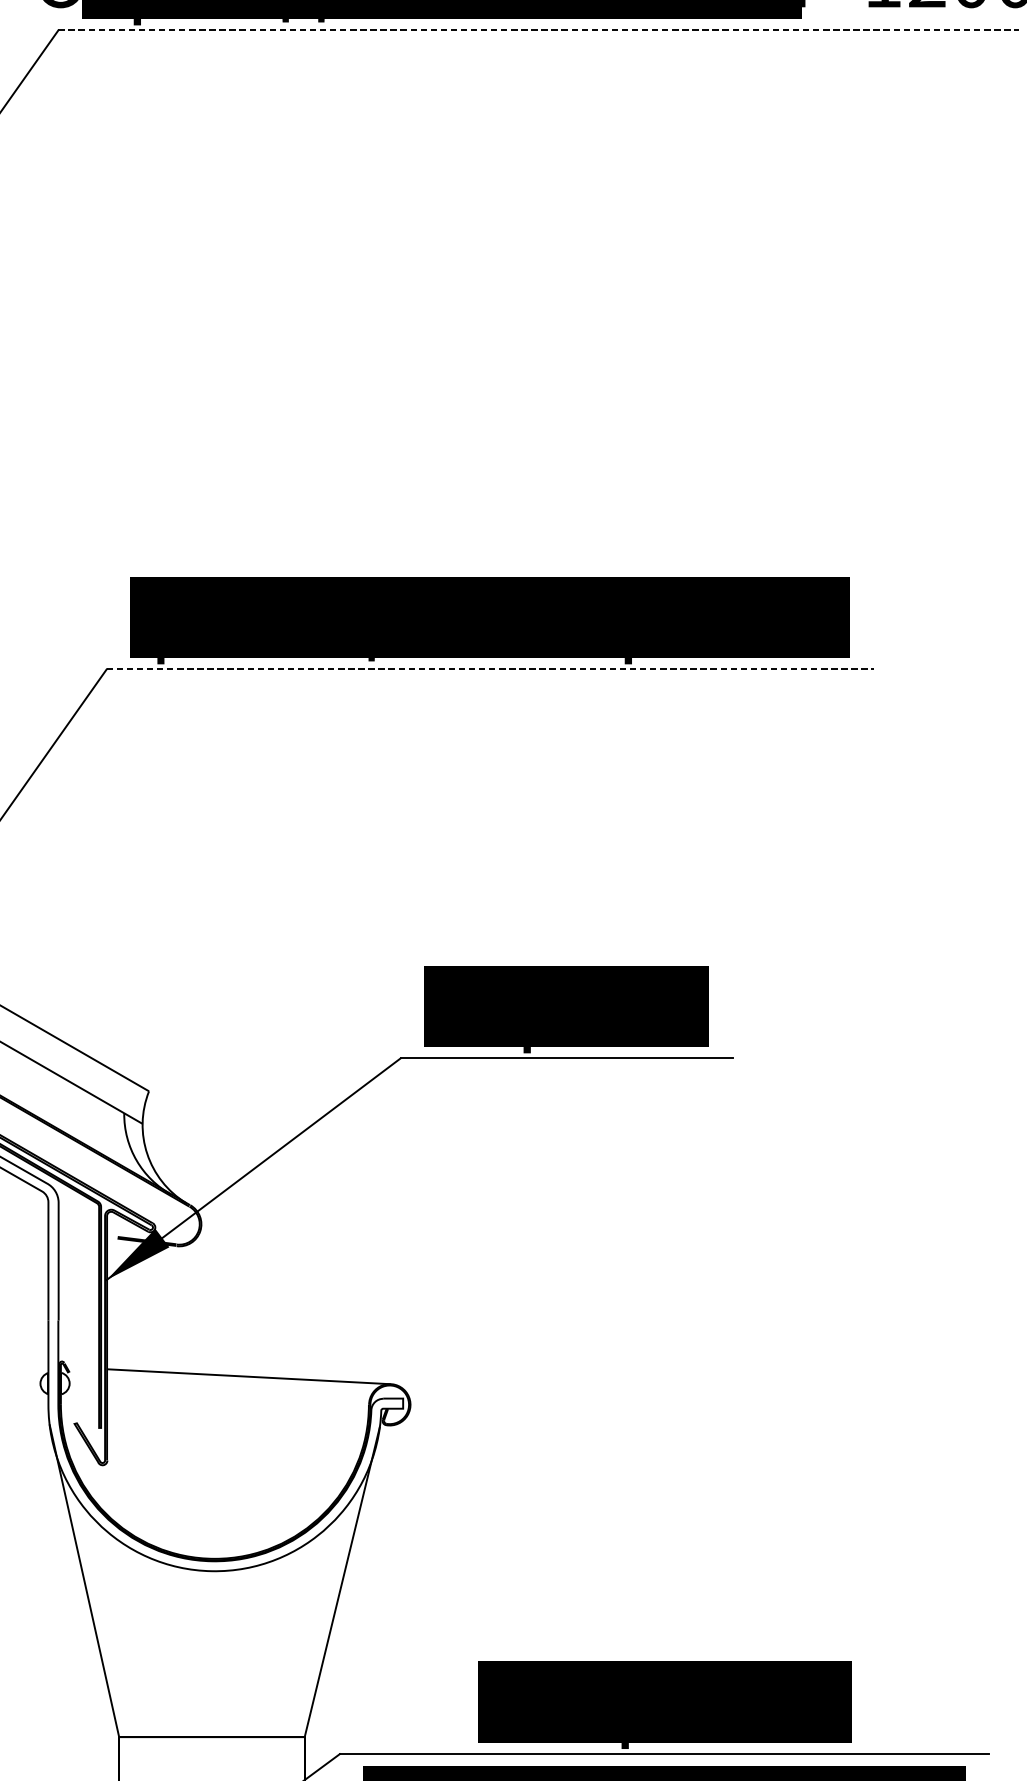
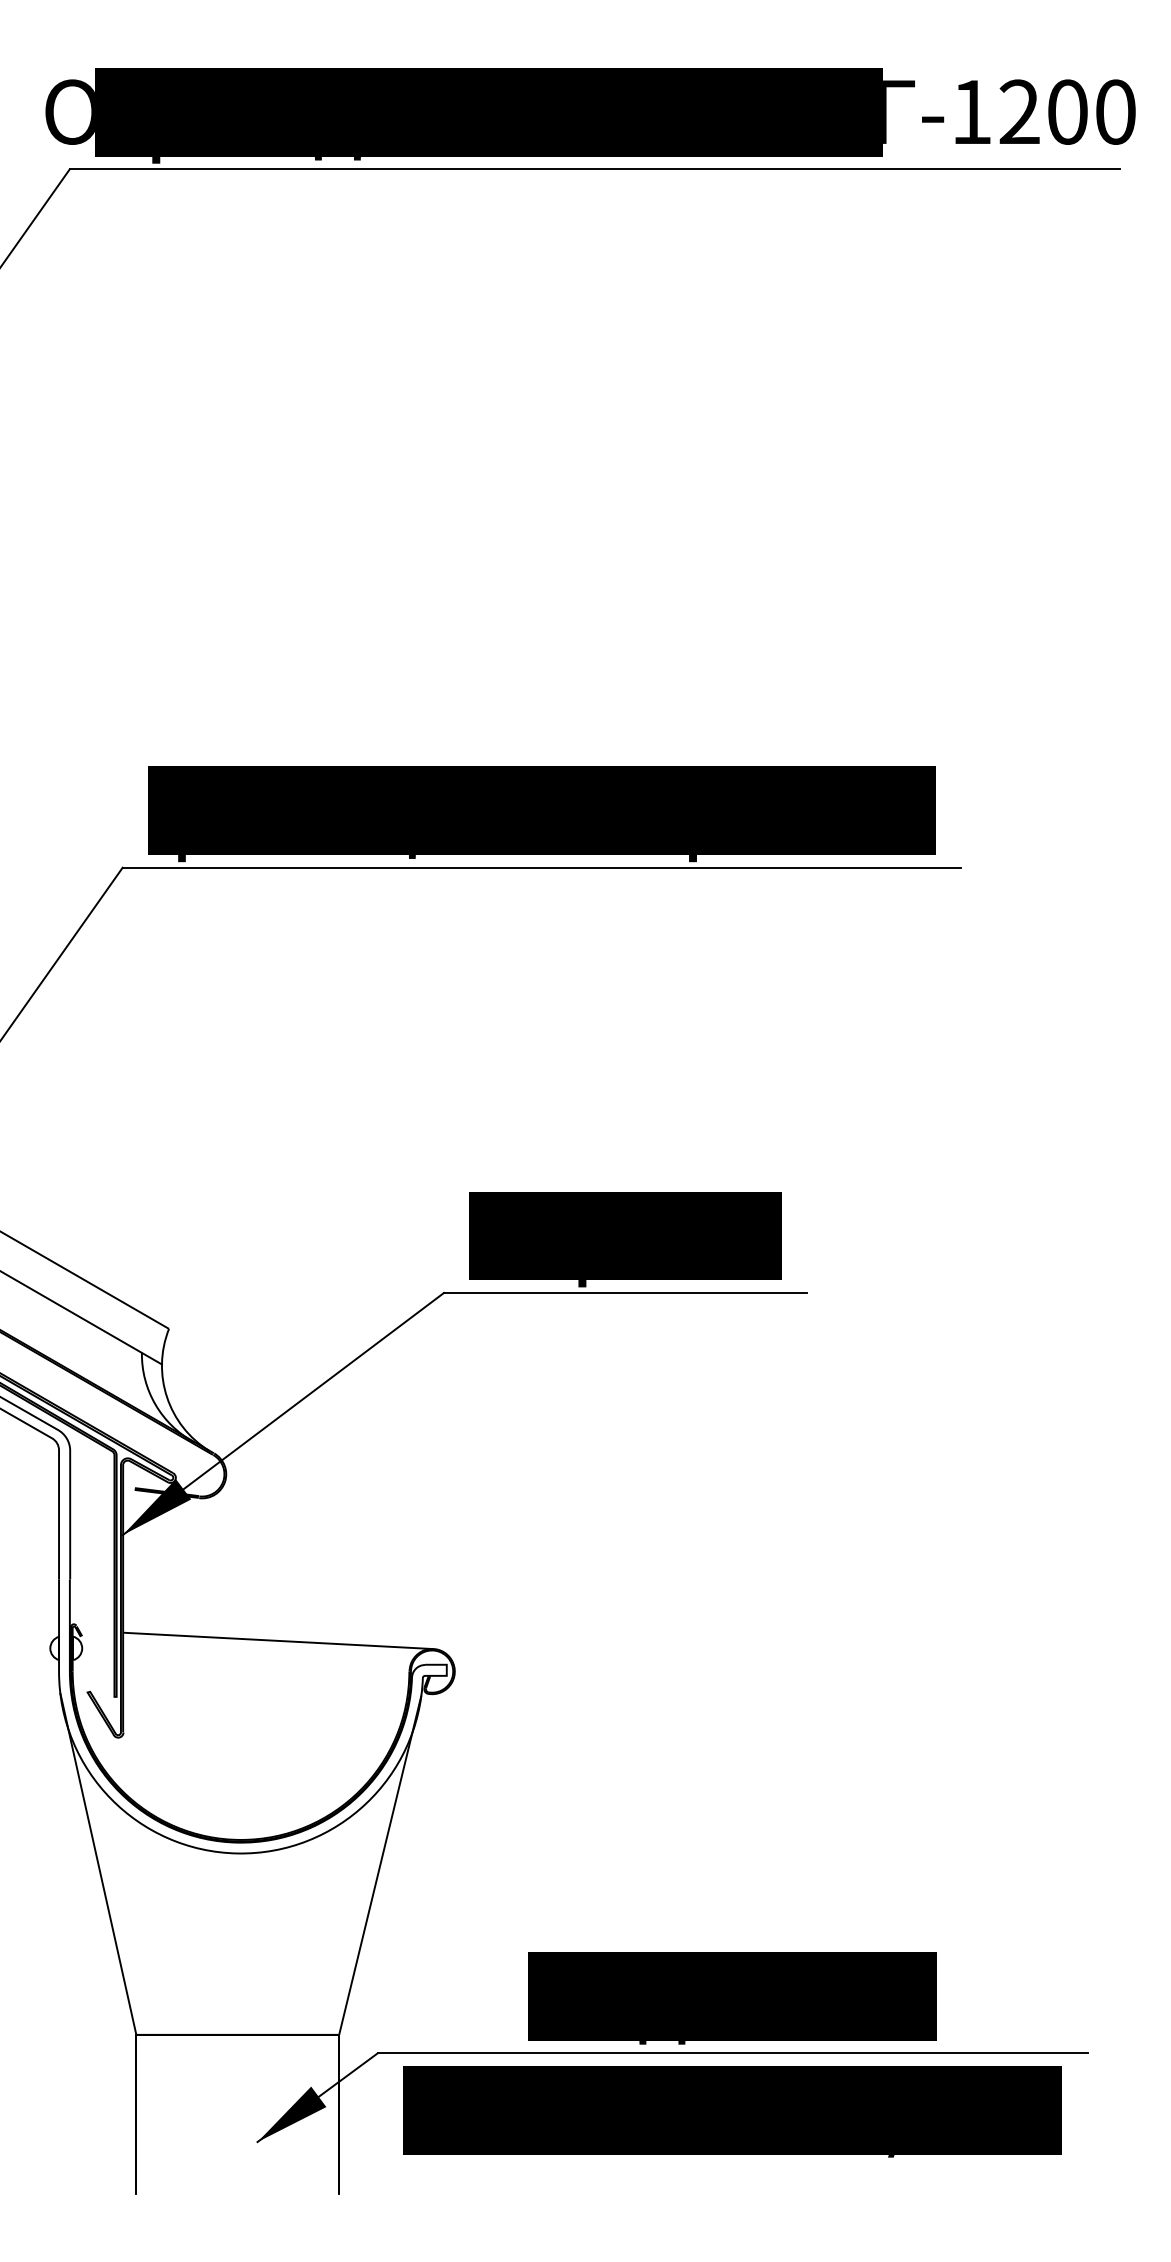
line: (539, 30) -> (595, 169), dashed -> solid
line: (490, 669) -> (542, 867), dashed -> solid
text: (604, 1745) -> (666, 2044), карниз -> водосток

